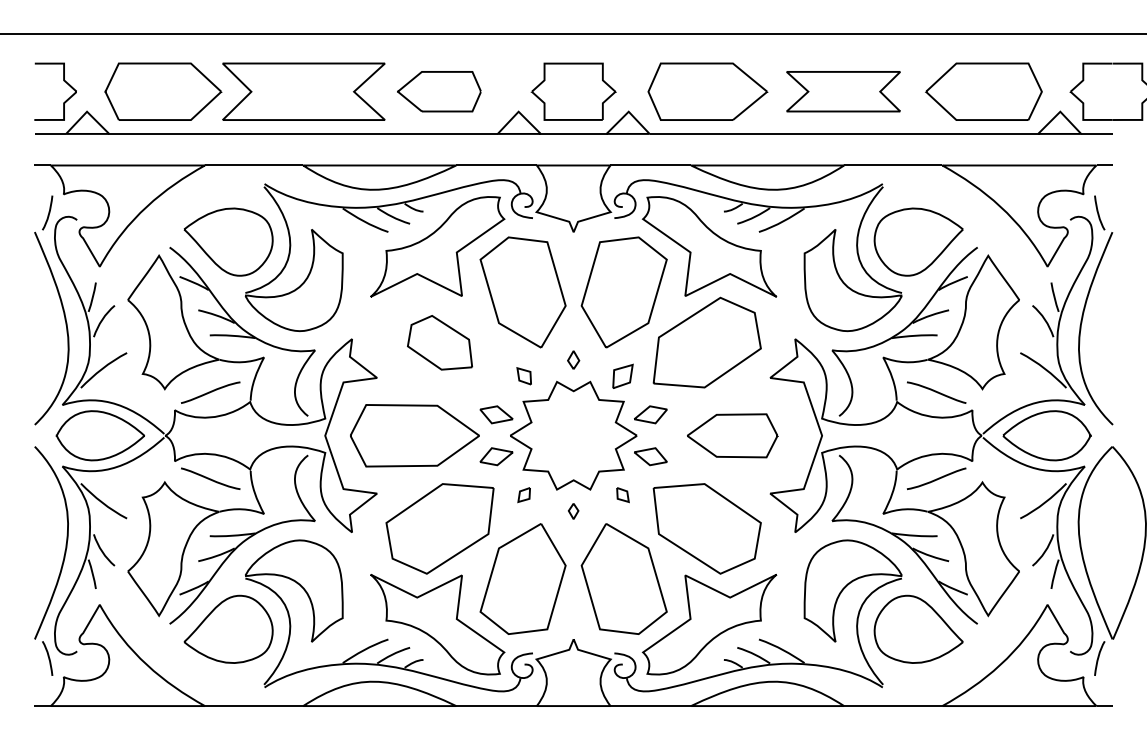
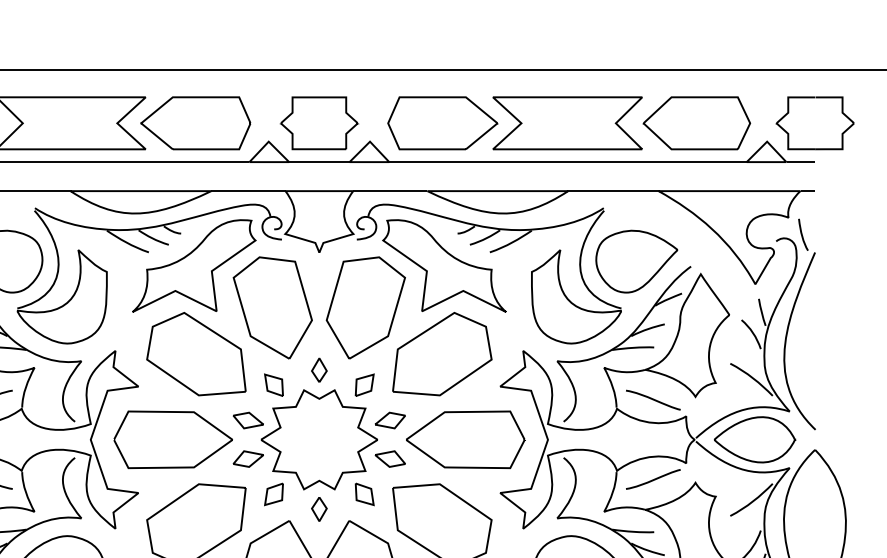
part: (439, 91) -> (195, 123), size x1.43
part: (843, 91) -> (567, 123), size x1.43
part: (439, 342) -> (195, 354), size x1.67
part: (573, 359) -> (319, 369), size x1.43
part: (523, 375) -> (273, 384), size x1.43
part: (732, 435) -> (465, 439), size x1.43
part: (523, 494) -> (273, 493), size x1.67
part: (622, 494) -> (364, 493), size x1.67
part: (573, 511) -> (319, 509), size x1.67

